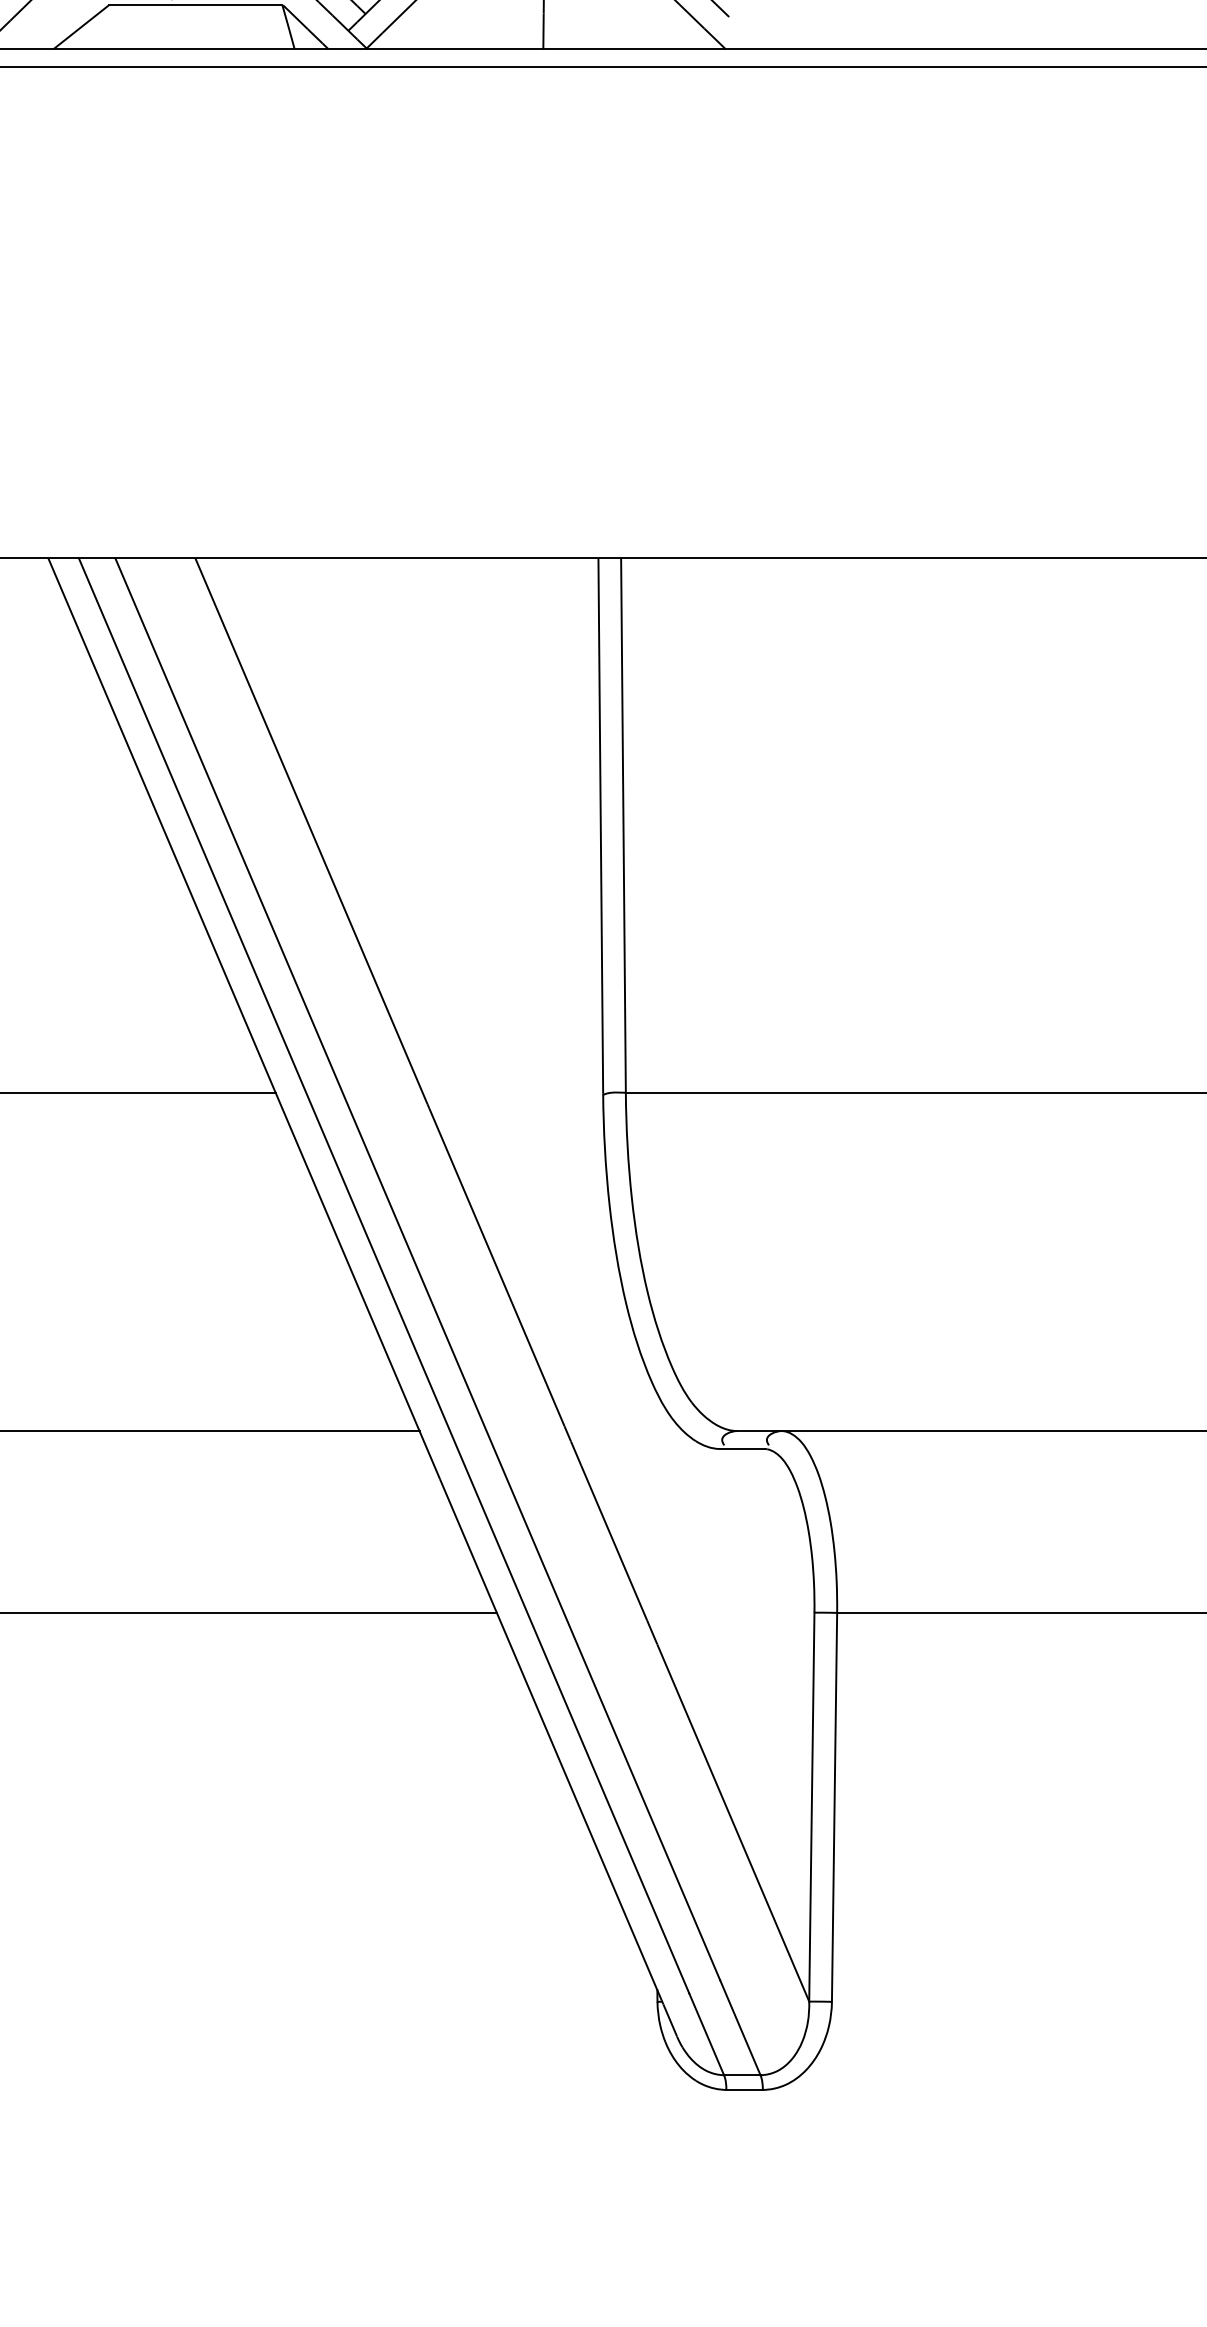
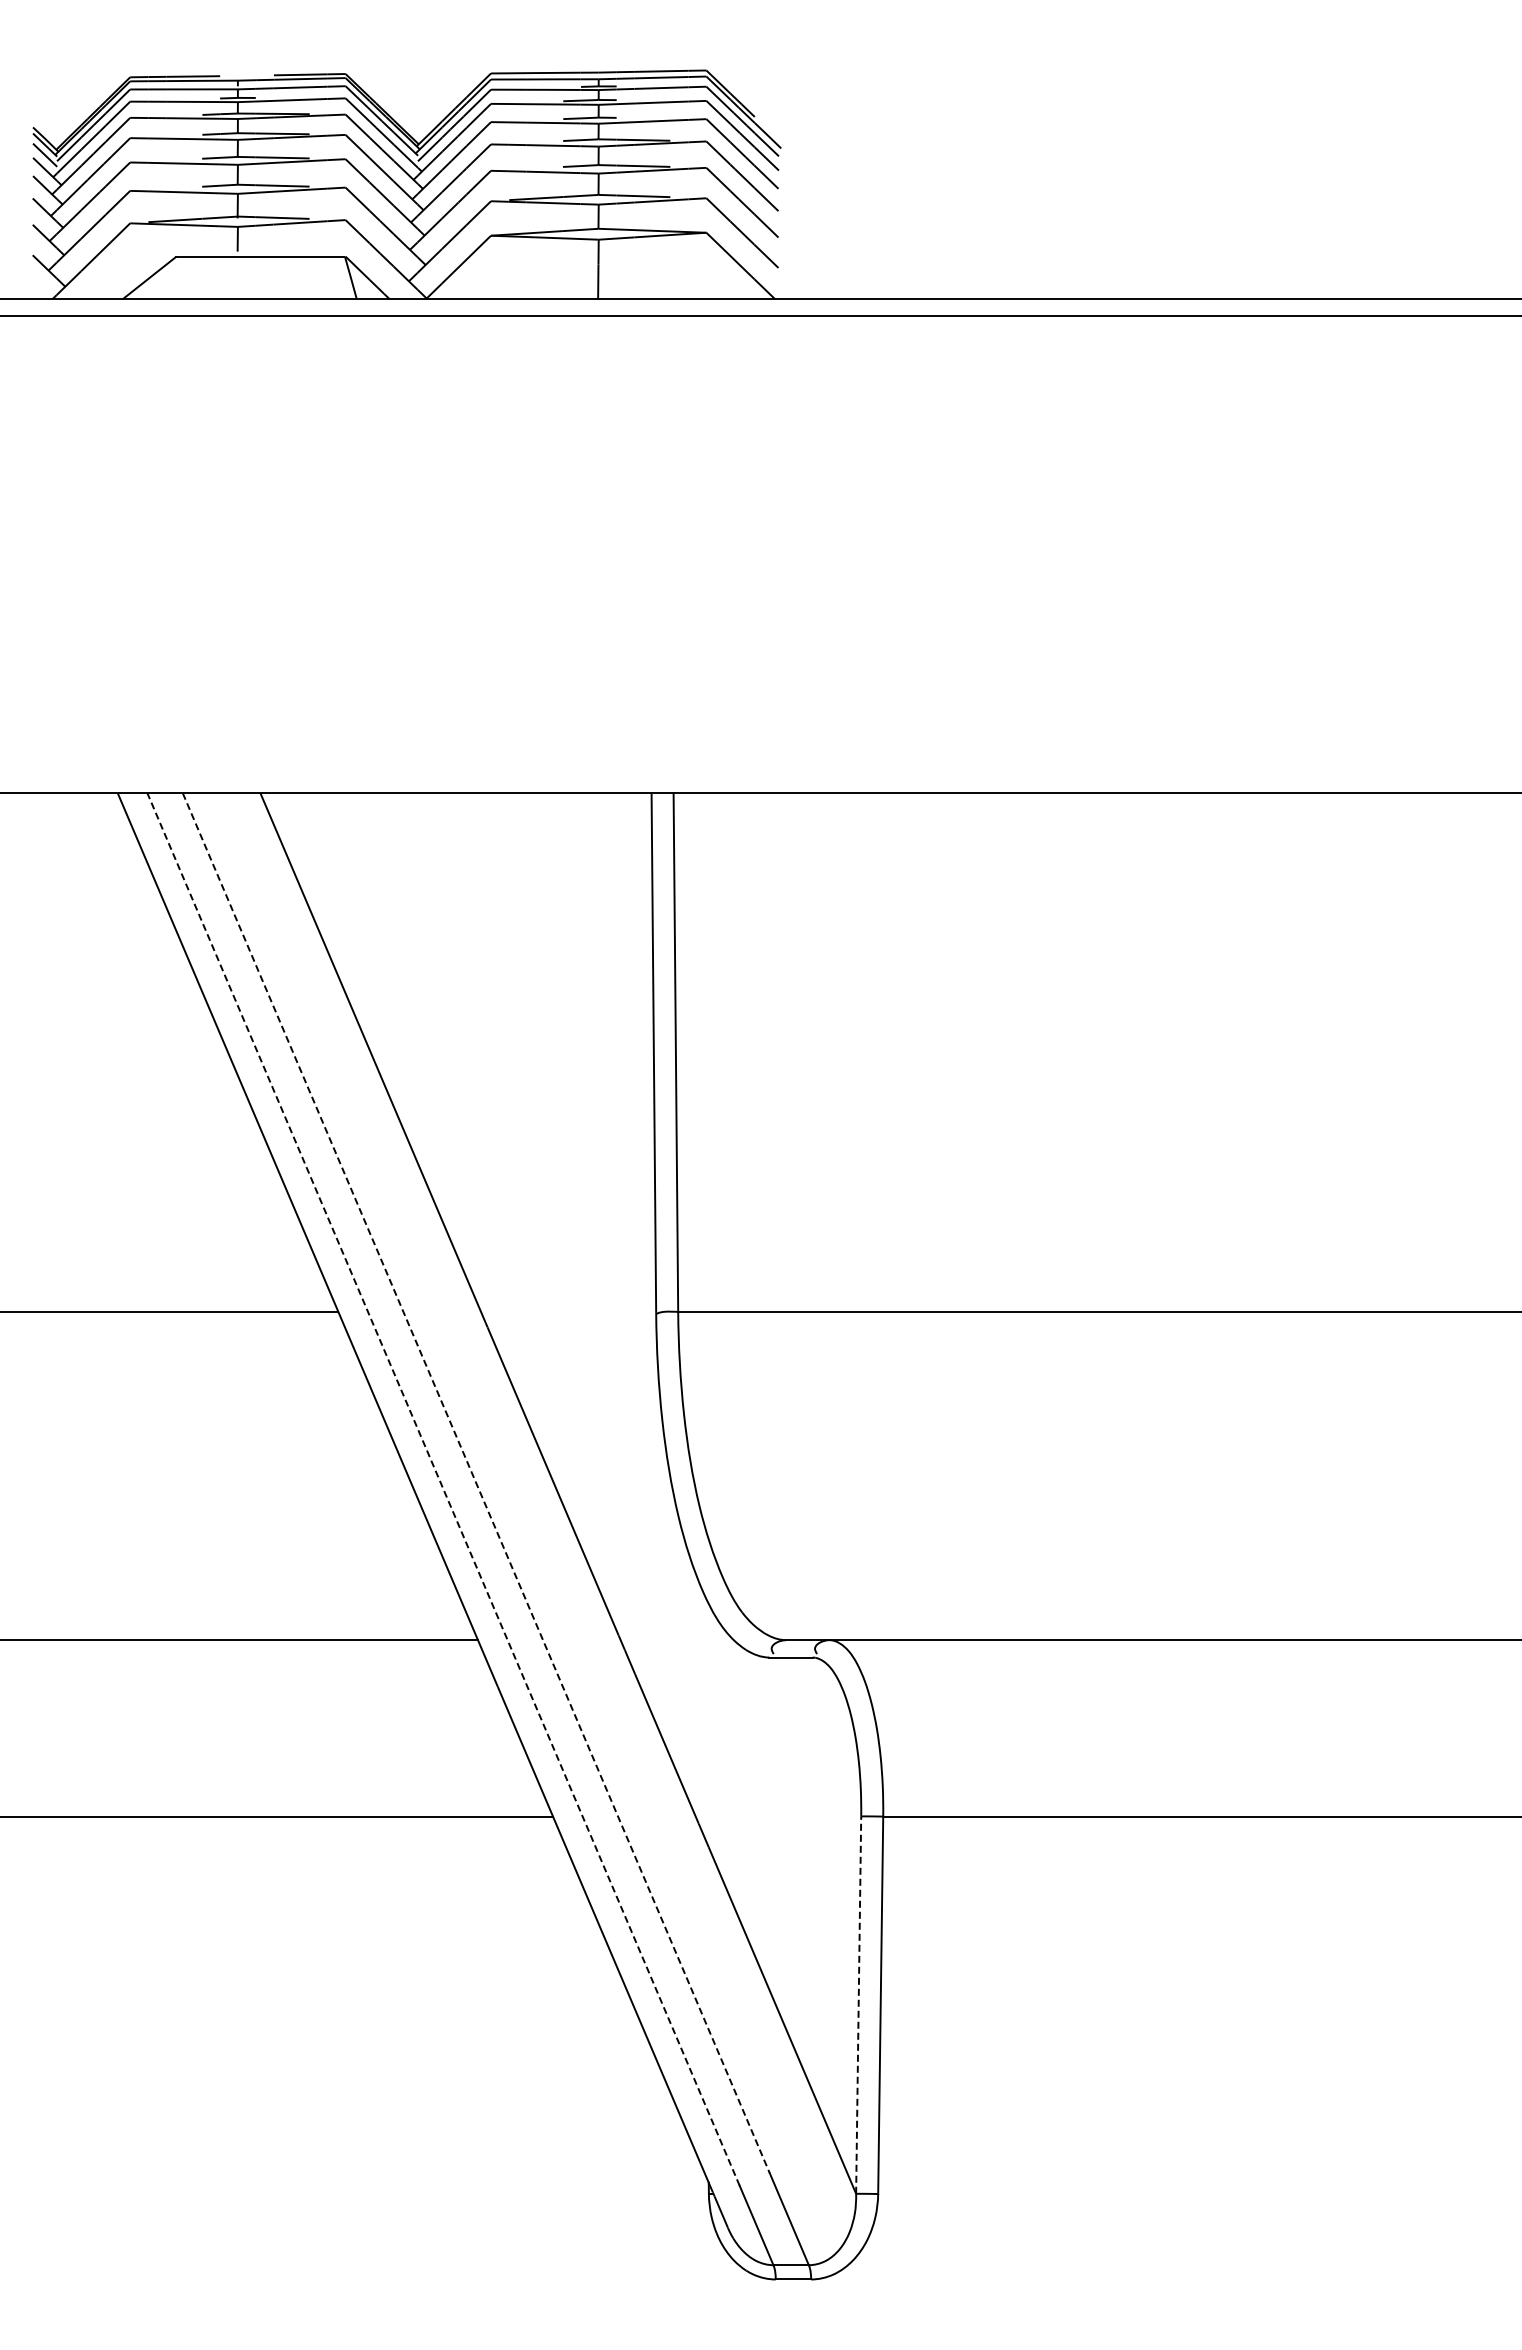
line: (418, 1269) -> (476, 1483), solid -> dashed
line: (384, 1275) -> (443, 1489), solid -> dashed
line: (811, 1807) -> (858, 2005), solid -> dashed

